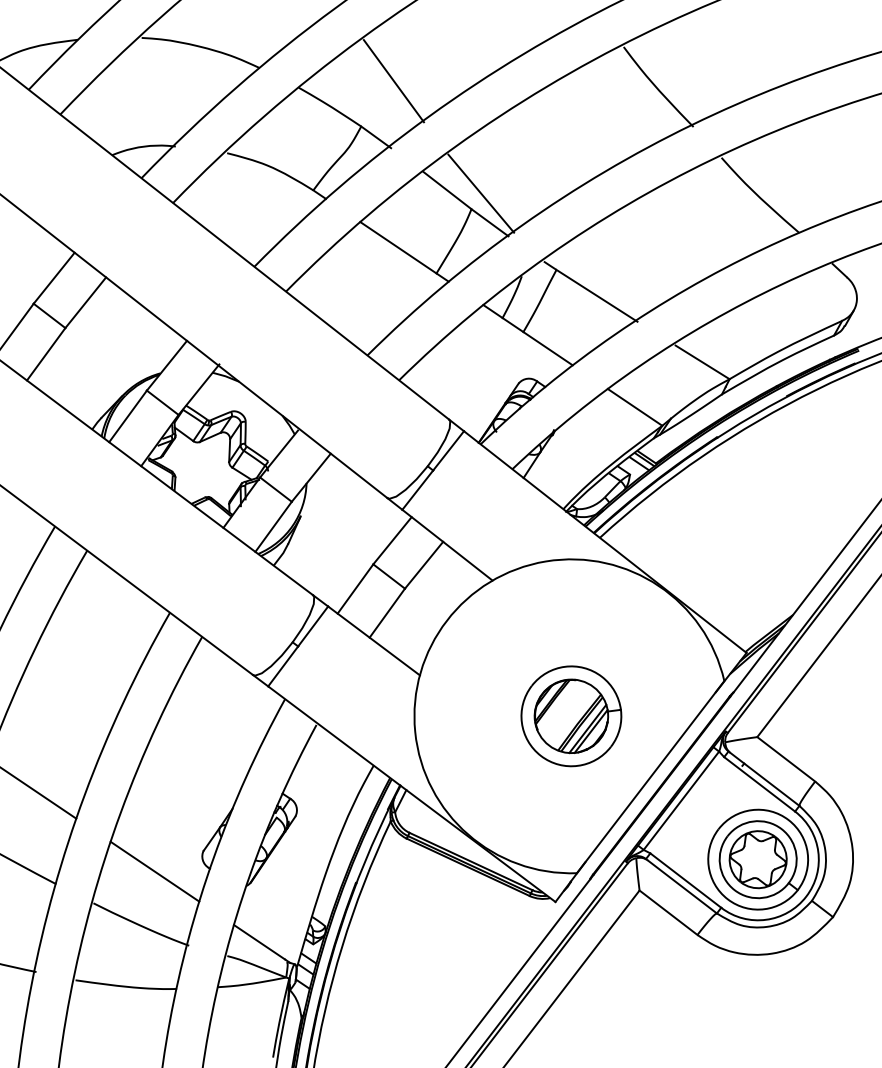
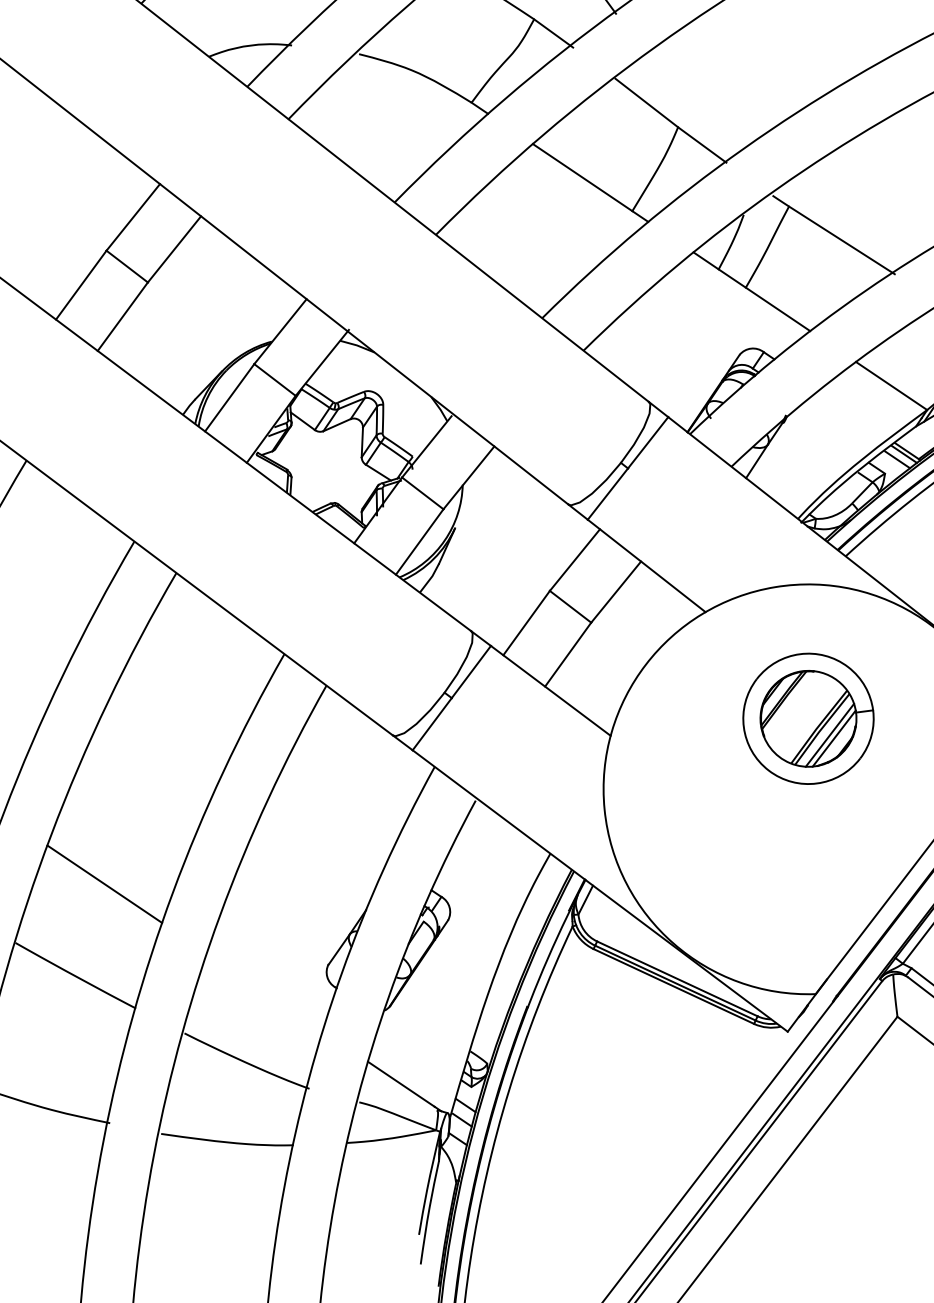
line: (481, 193) -> (691, 106), removed
part: (571, 716) -> (808, 719), moved
line: (154, 871) -> (264, 991), removed

